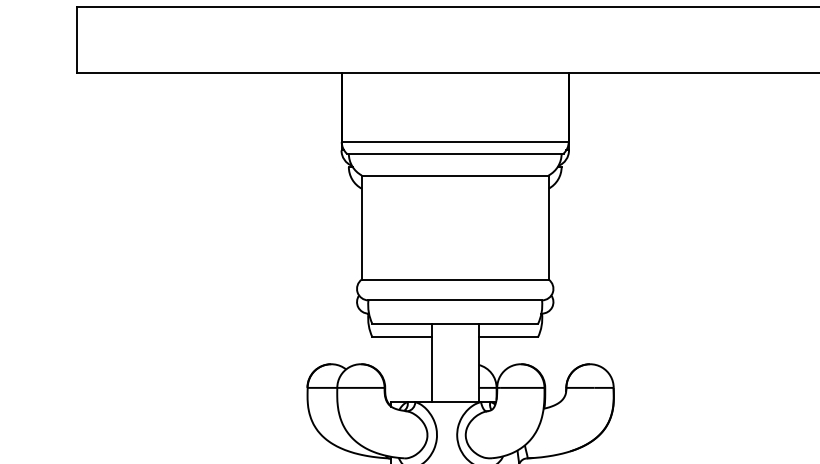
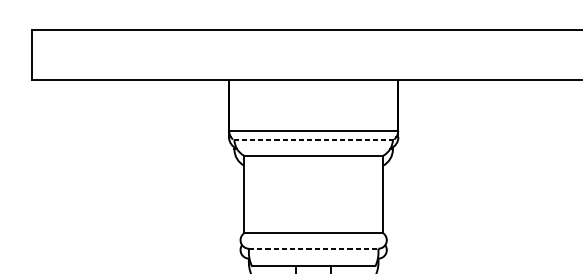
line: (454, 153) -> (313, 139), solid -> dashed
line: (455, 300) -> (313, 248), solid -> dashed

